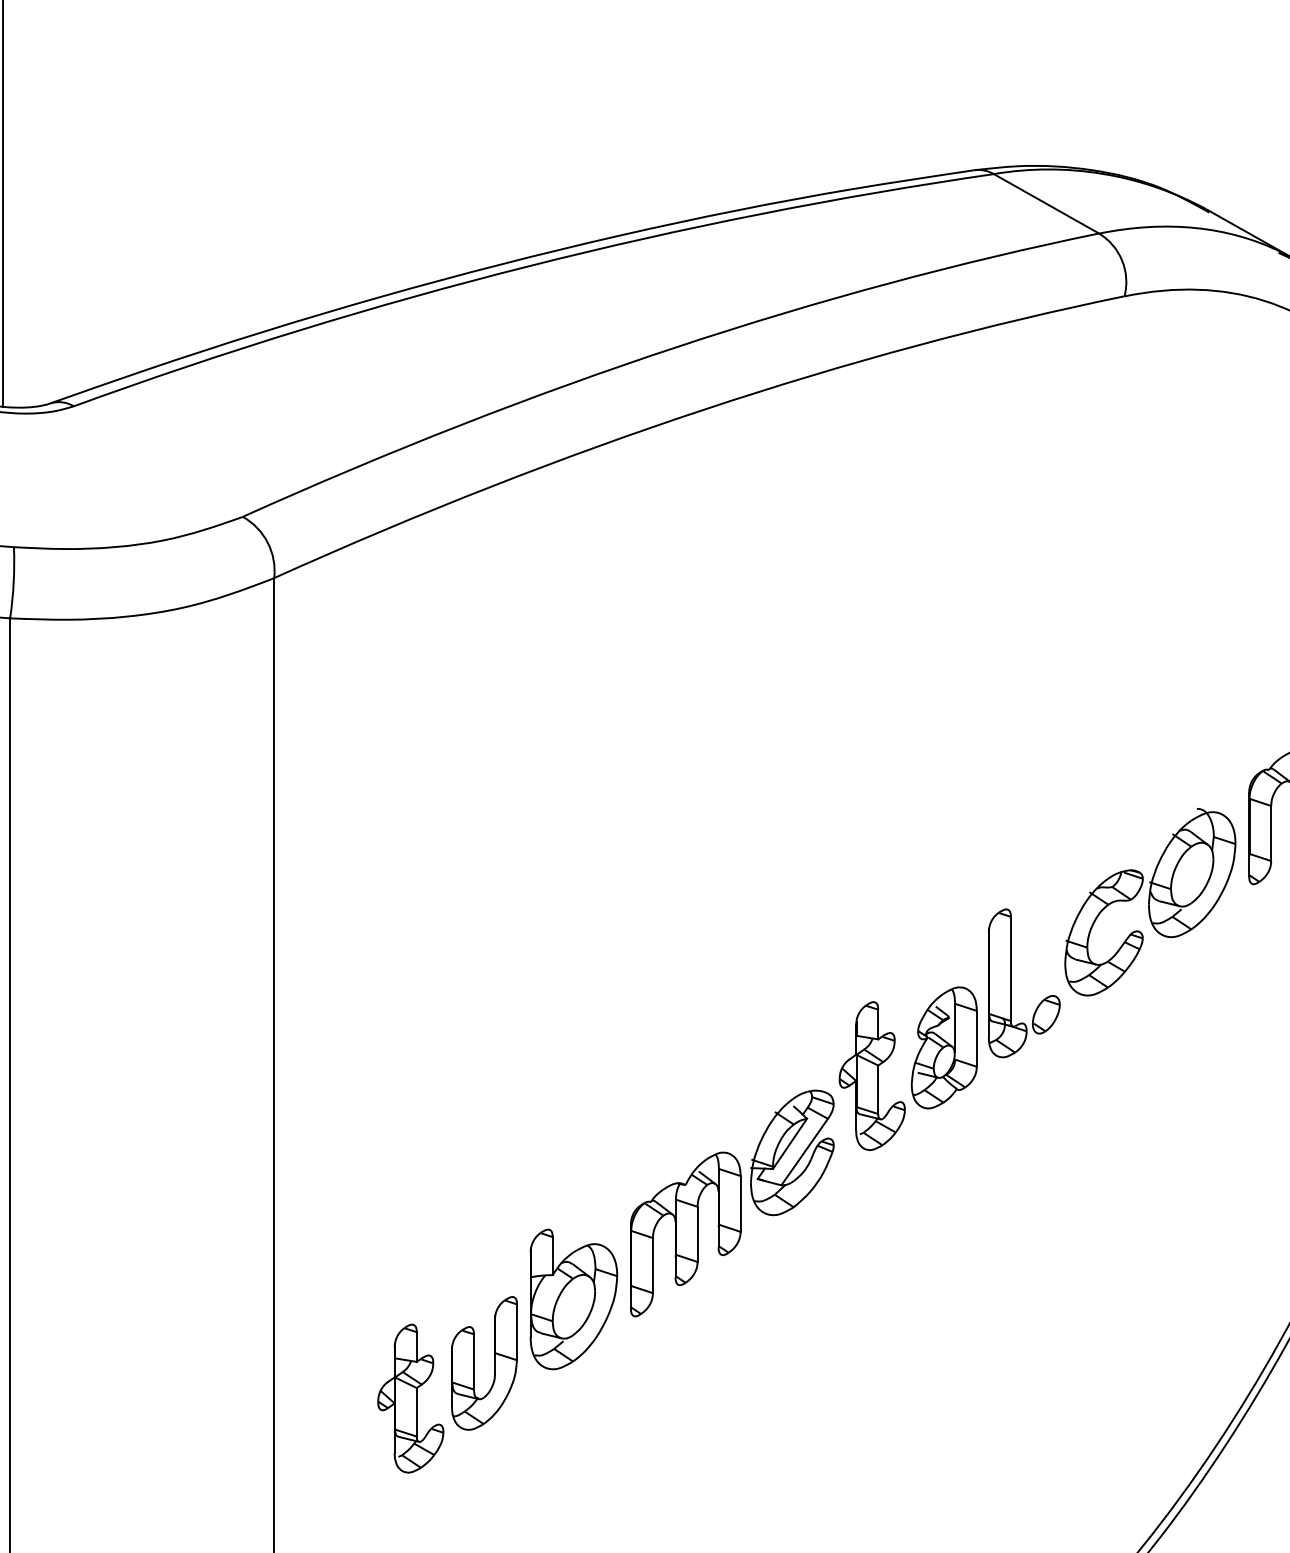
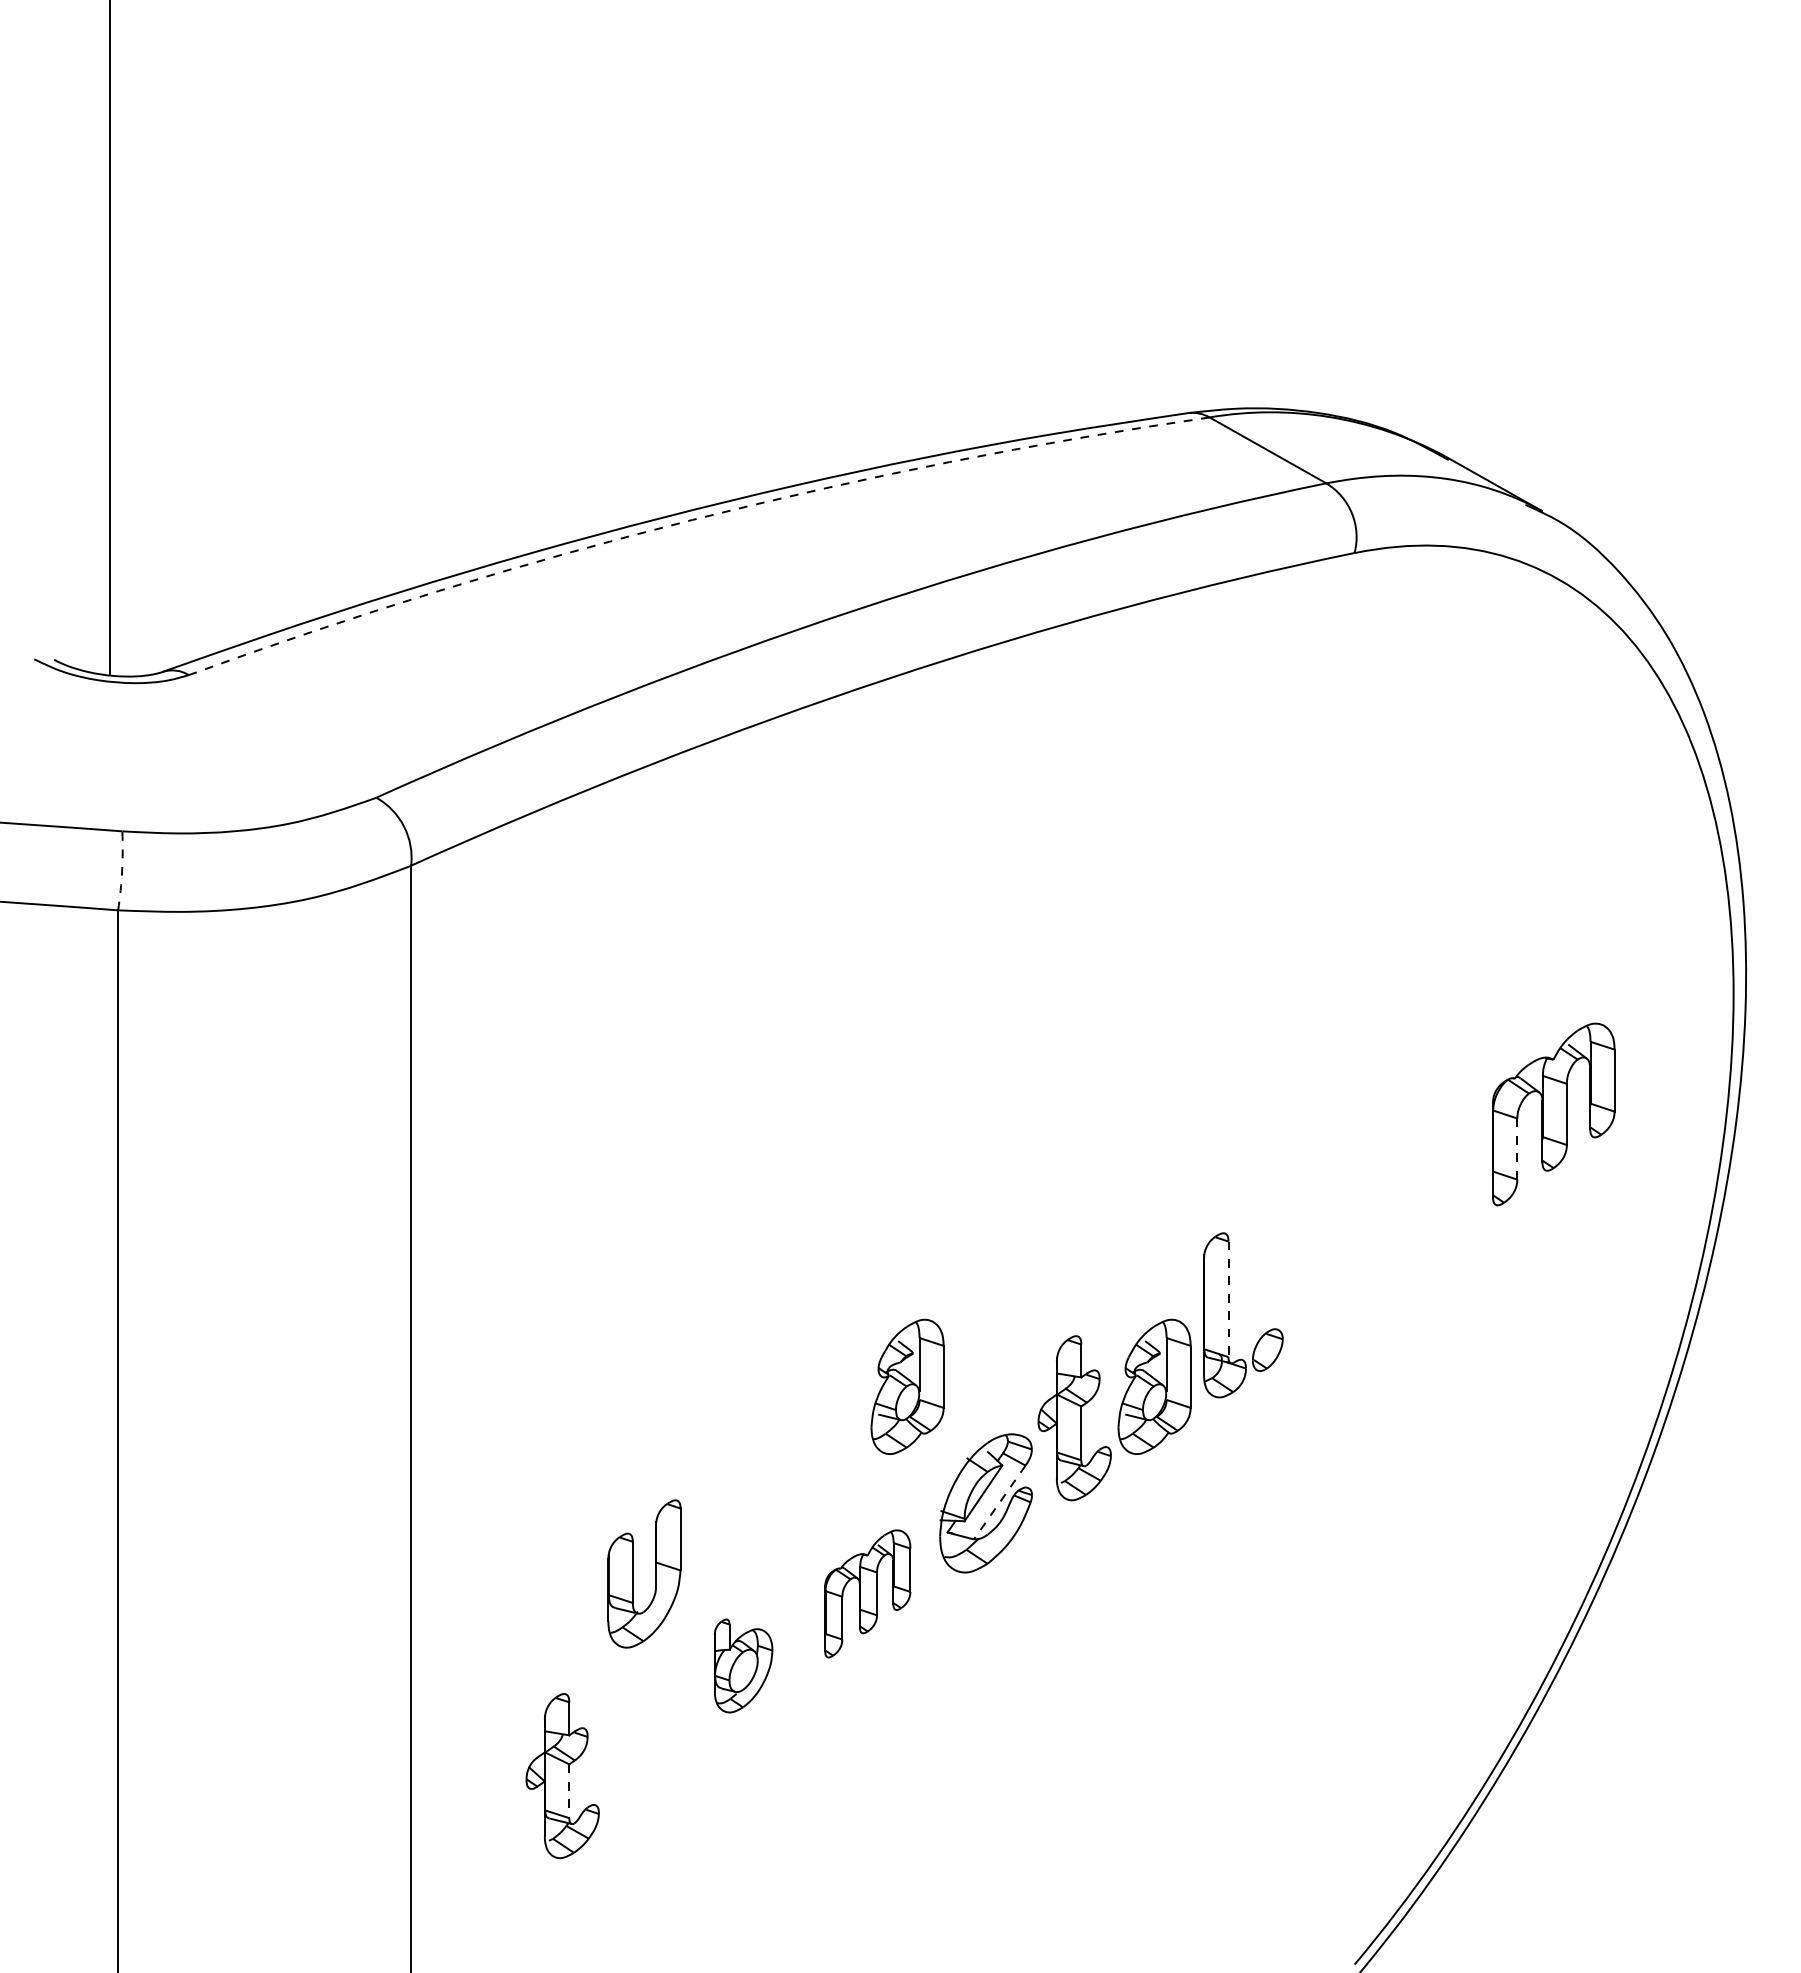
arc: (527, 266) -> (692, 519), solid -> dashed
arc: (14, 582) -> (122, 870), solid -> dashed
line: (1271, 833) -> (1517, 1149), solid -> dashed
part: (1149, 901) -> (1382, 1224), removed
line: (1010, 969) -> (1228, 1299), solid -> dashed
part: (721, 1047) -> (907, 1386), added
line: (804, 1152) -> (999, 1502), solid -> dashed
part: (685, 1234) -> (867, 1593), size x0.7
part: (573, 1298) -> (743, 1665), size x0.6
part: (474, 1362) -> (633, 1573), moved
line: (416, 1412) -> (569, 1791), solid -> dashed

